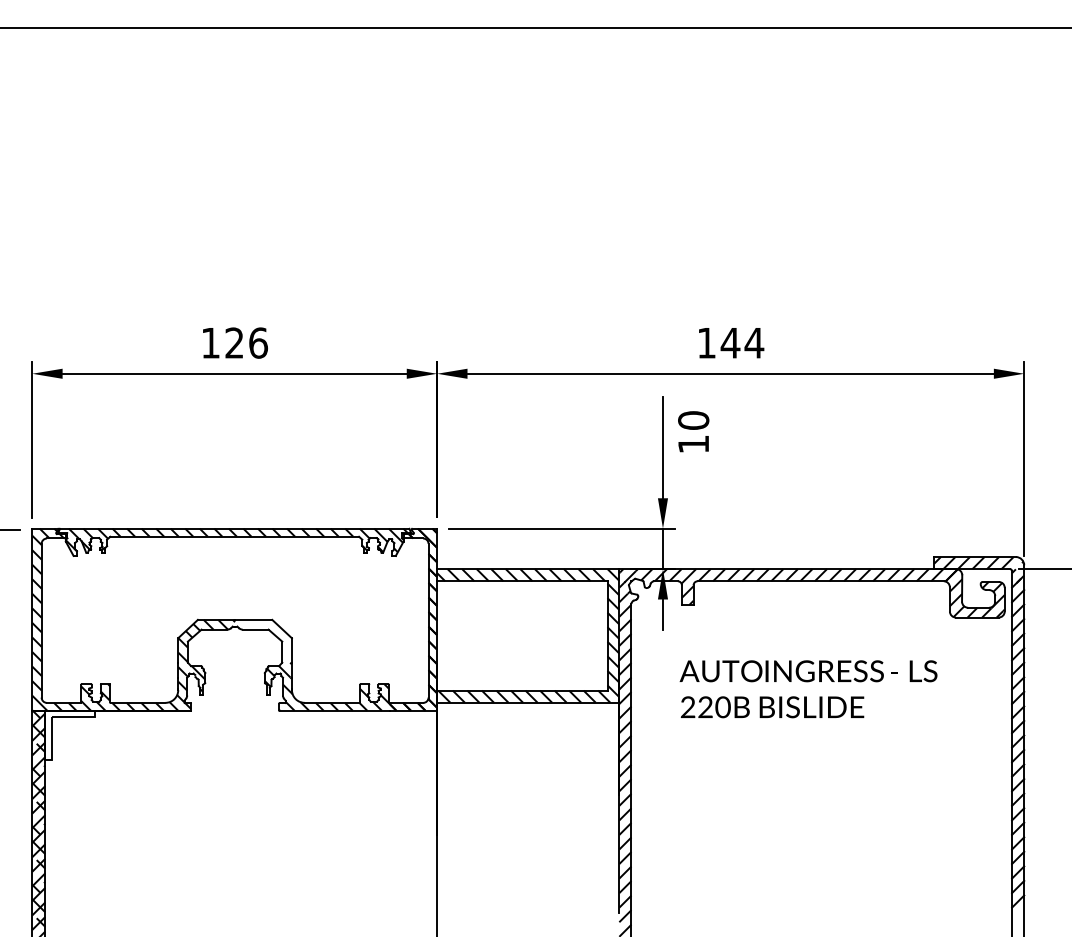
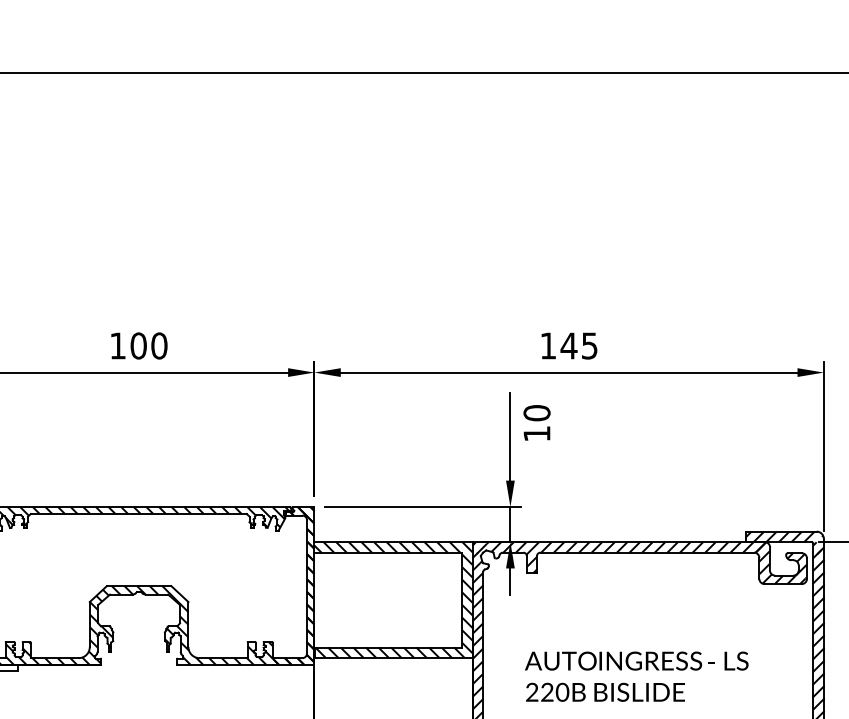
text: (246, 342) -> (149, 345), 126 -> 100
text: (754, 343) -> (589, 346), 144 -> 145
hatch: (263, 640) -> (163, 604), added
text: (808, 689) -> (636, 676), moved

